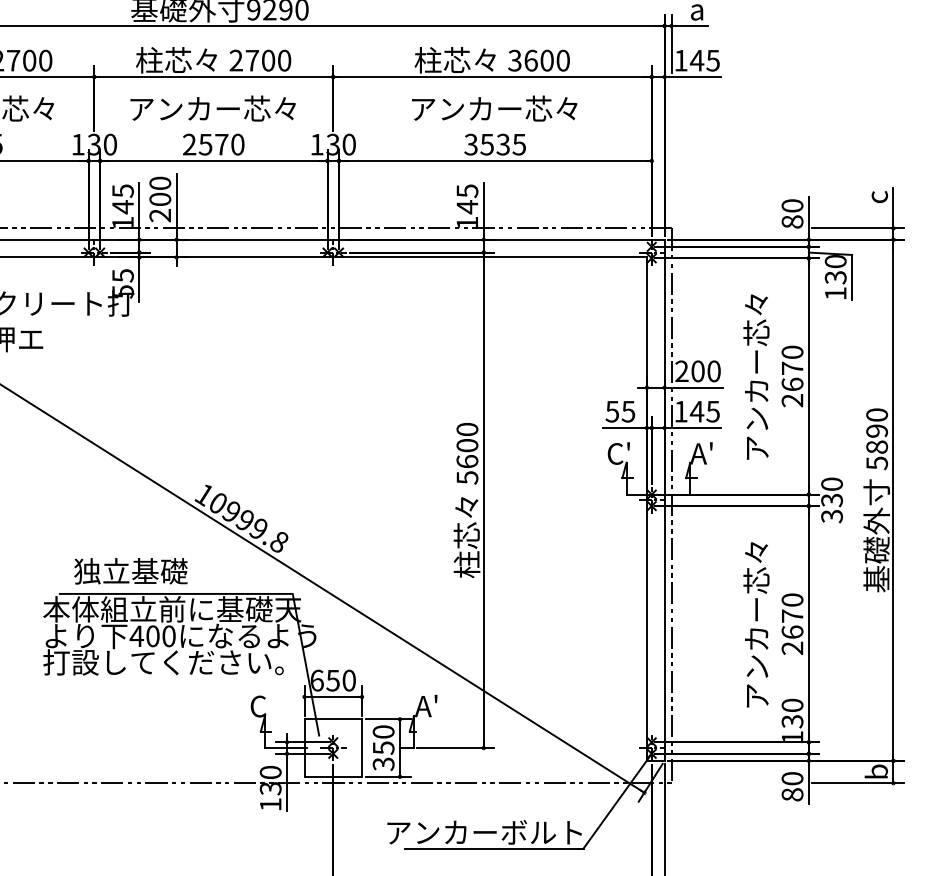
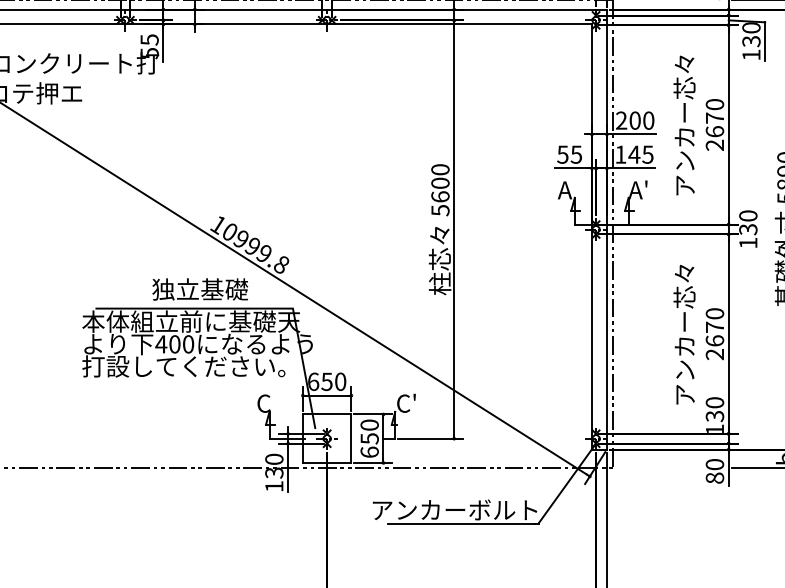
text: (617, 453) -> (567, 190), C' -> A
text: (831, 516) -> (747, 243), 330 -> 130
text: (130, 571) -> (199, 289), moved
text: (426, 706) -> (405, 403), A' -> C'
text: (383, 764) -> (369, 452), 350 -> 650

